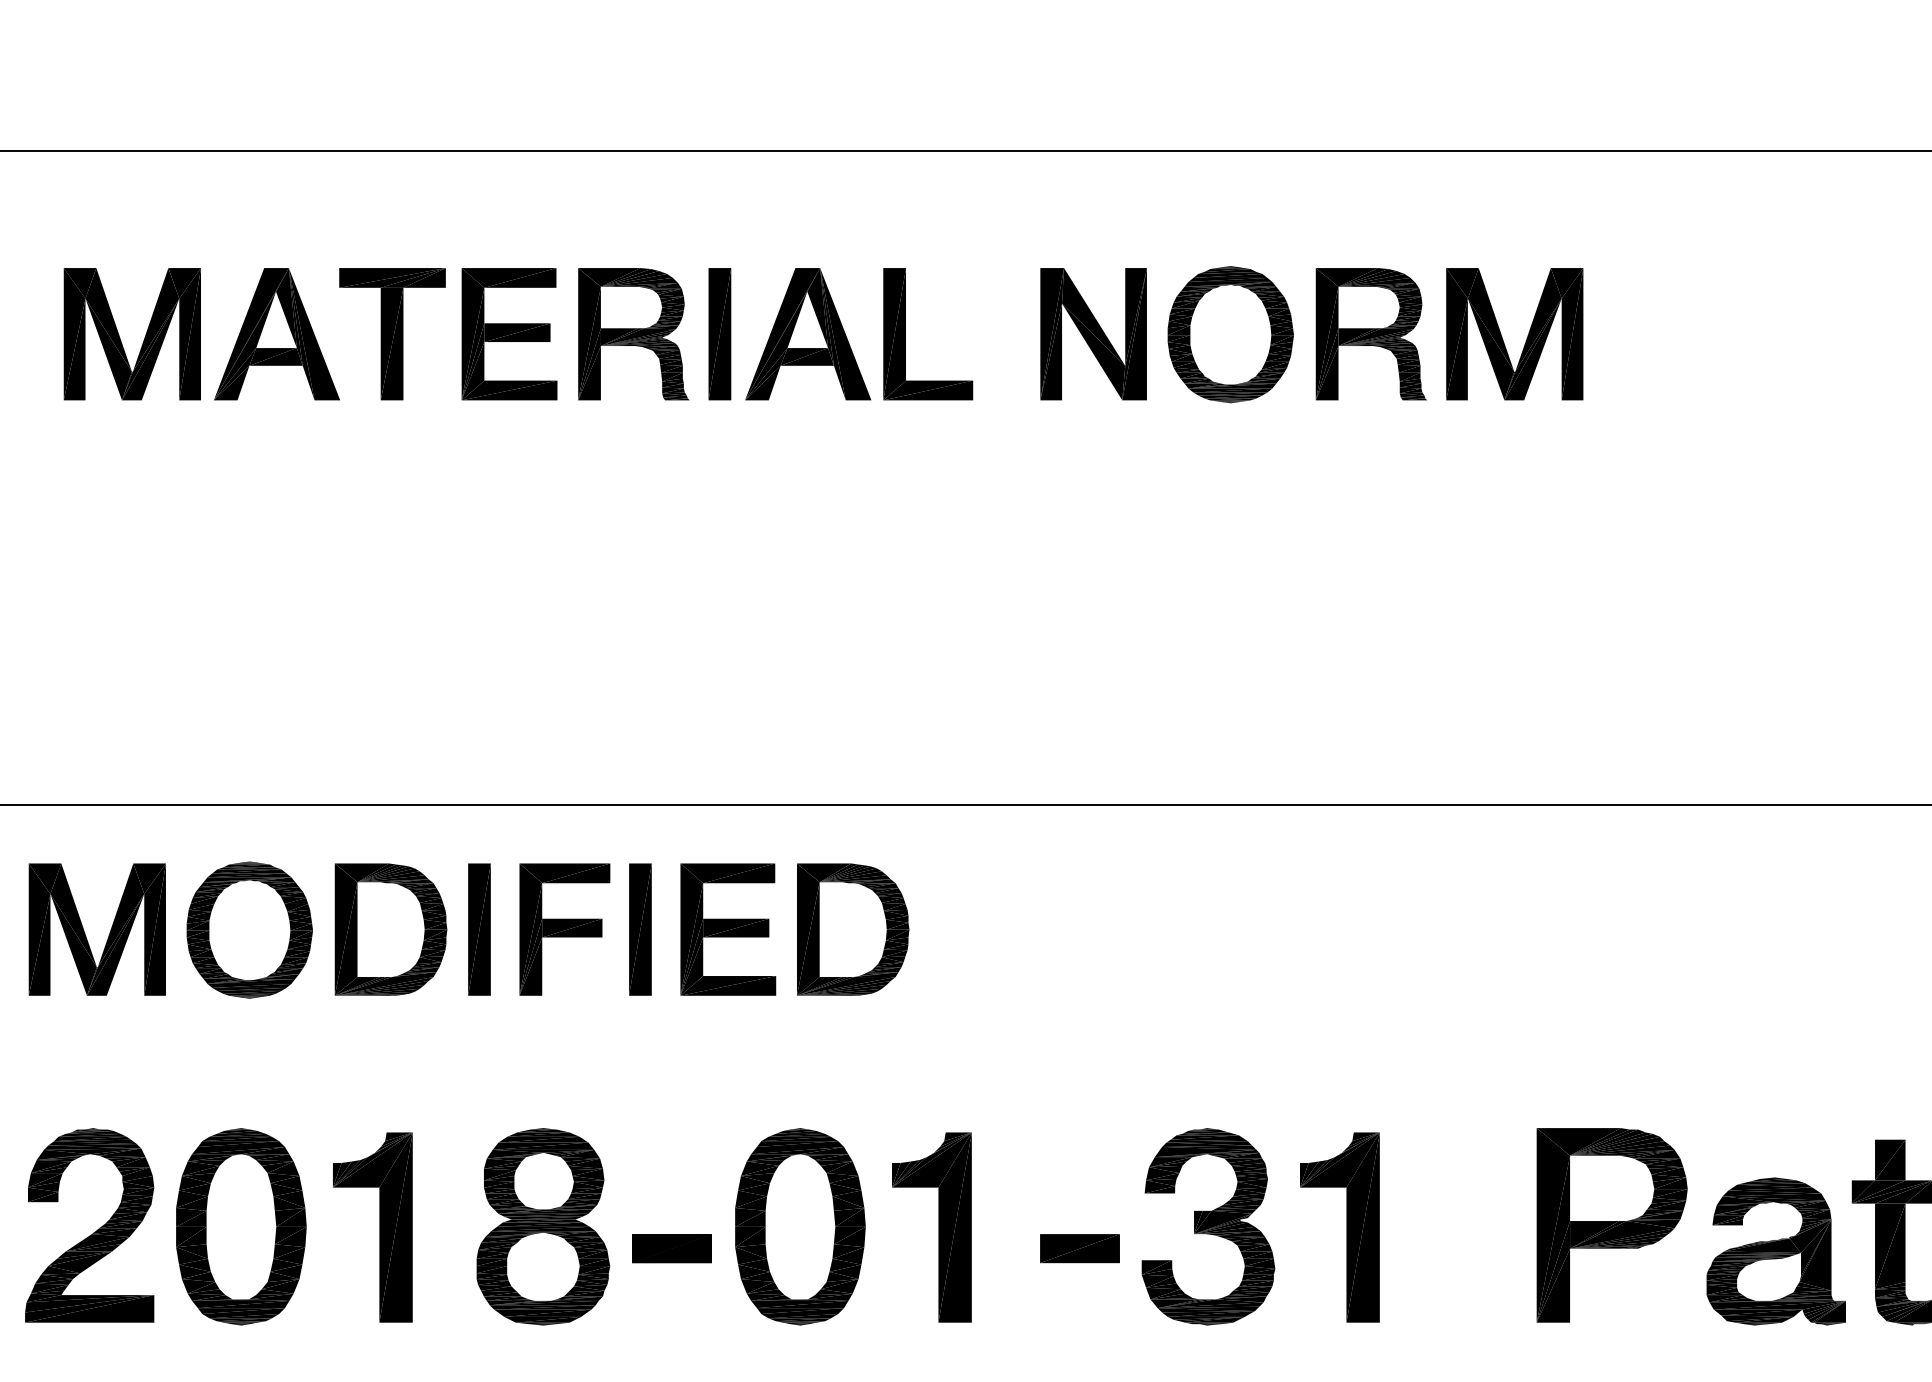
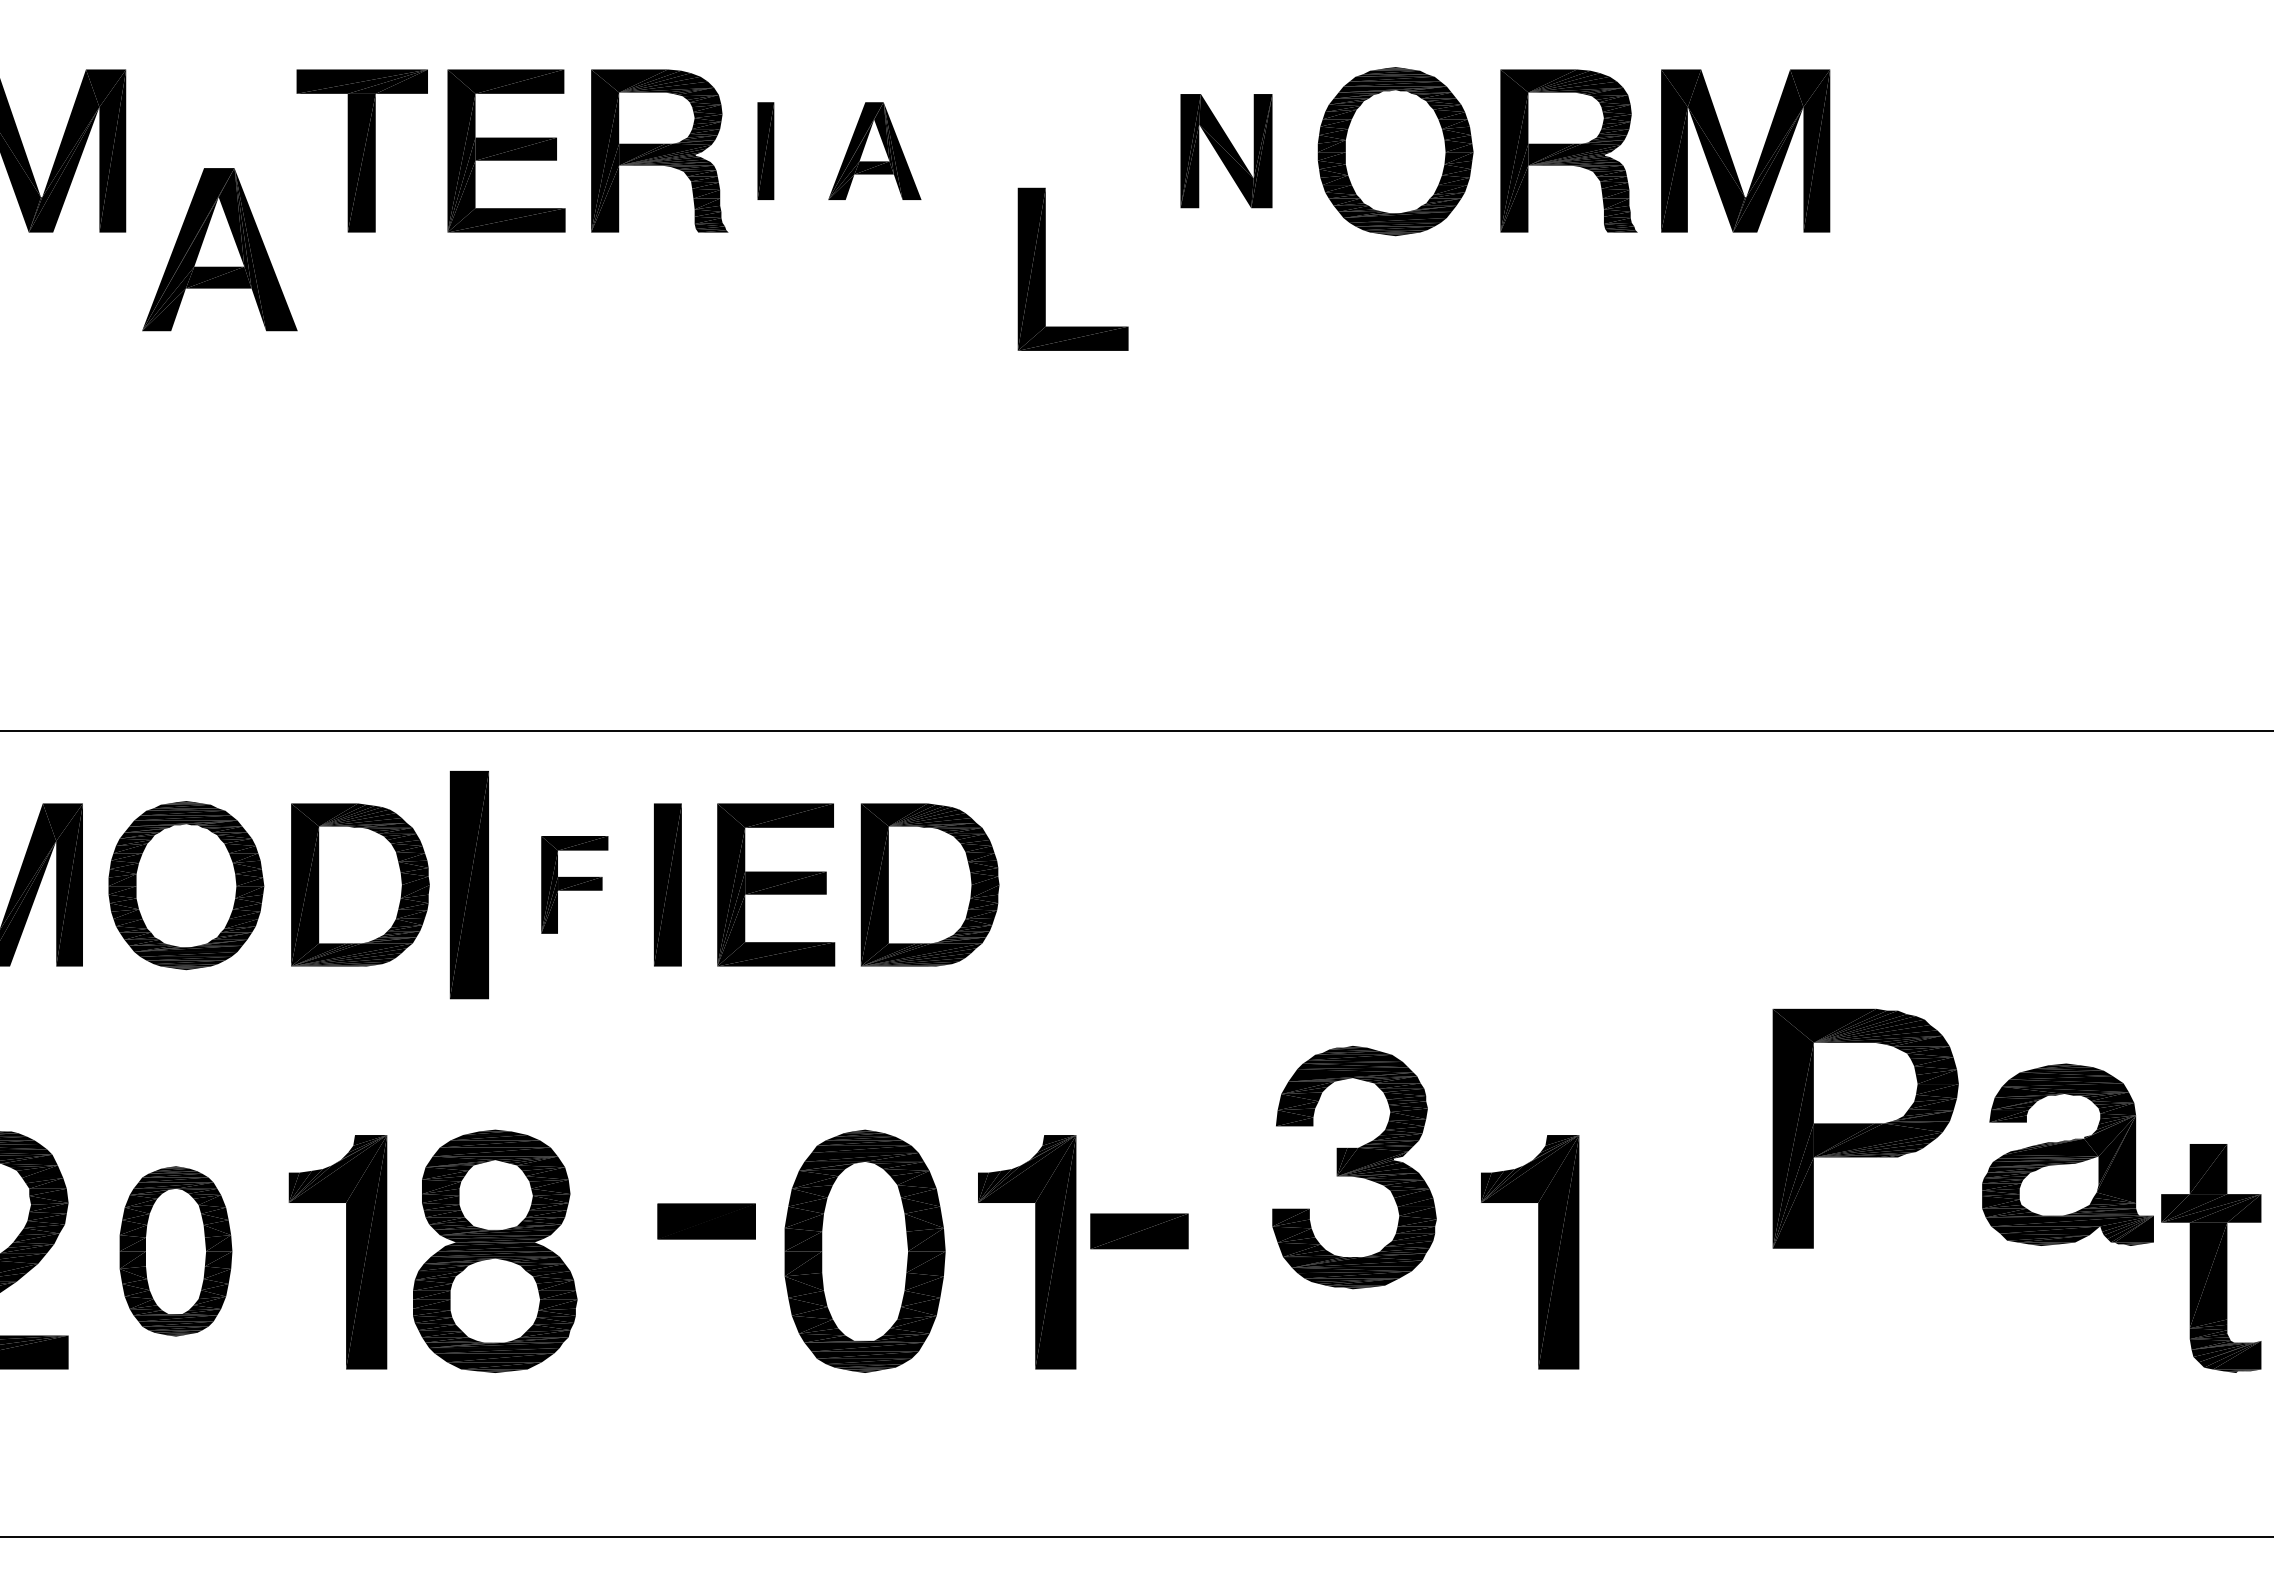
part: (276, 334) -> (219, 249), moved
part: (719, 334) -> (765, 151), size x0.6
part: (808, 334) -> (875, 151), size x0.6
part: (905, 334) -> (1045, 269), moved
part: (1093, 334) -> (1226, 151), size x0.7
part: (479, 929) -> (469, 884), size x1.4
part: (564, 929) -> (574, 884), size x0.6
part: (1611, 1225) -> (1864, 1128), moved
part: (241, 1226) -> (176, 1250), size x0.7
part: (543, 1226) -> (495, 1250), moved
part: (1208, 1226) -> (1354, 1167), moved
part: (671, 1248) -> (706, 1221), moved
part: (1079, 1248) -> (1138, 1231), moved
part: (1775, 1251) -> (2067, 1154), moved

